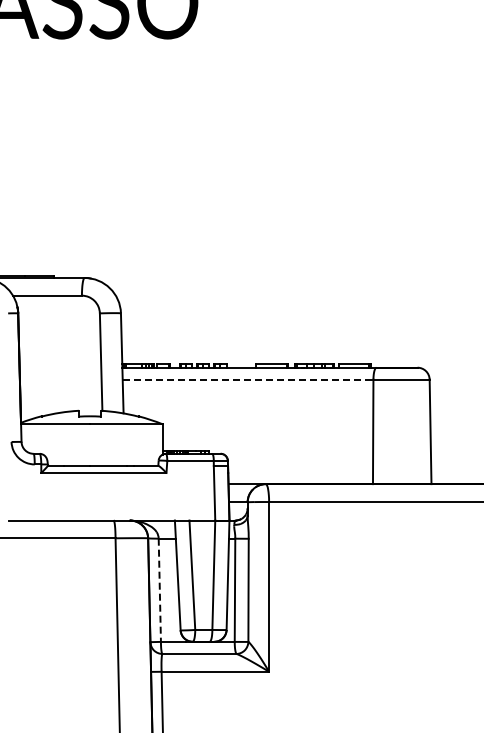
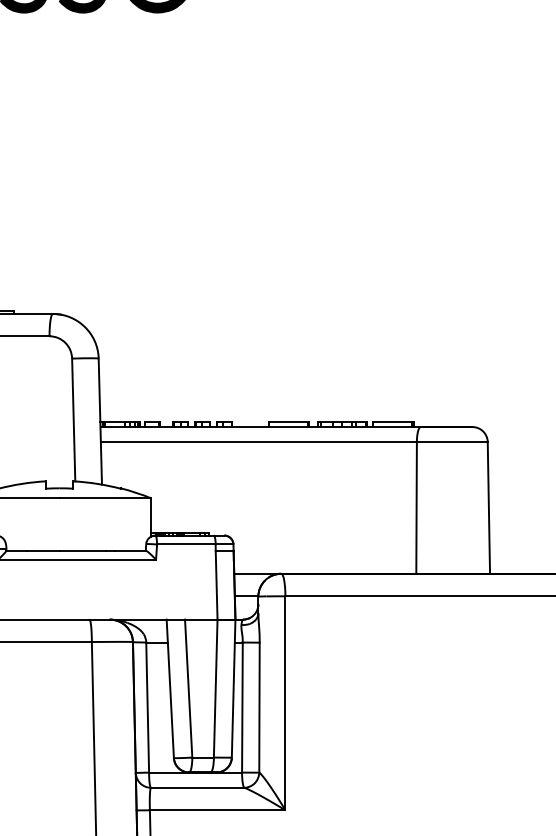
line: (248, 379) -> (259, 441), dashed -> solid
line: (159, 590) -> (147, 707), dashed -> solid

